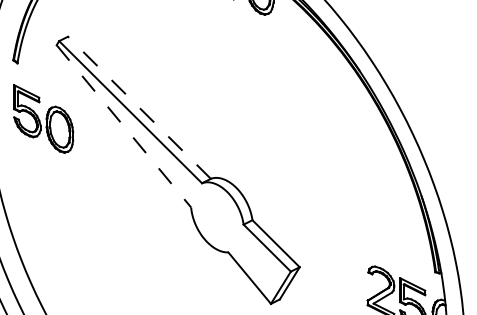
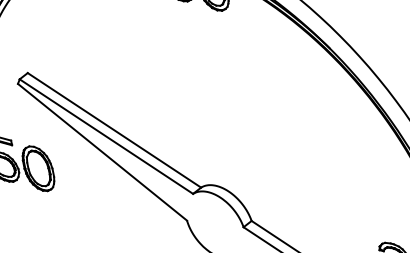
line: (139, 107) -> (114, 130), dashed -> solid
line: (124, 126) -> (103, 152), dashed -> solid

